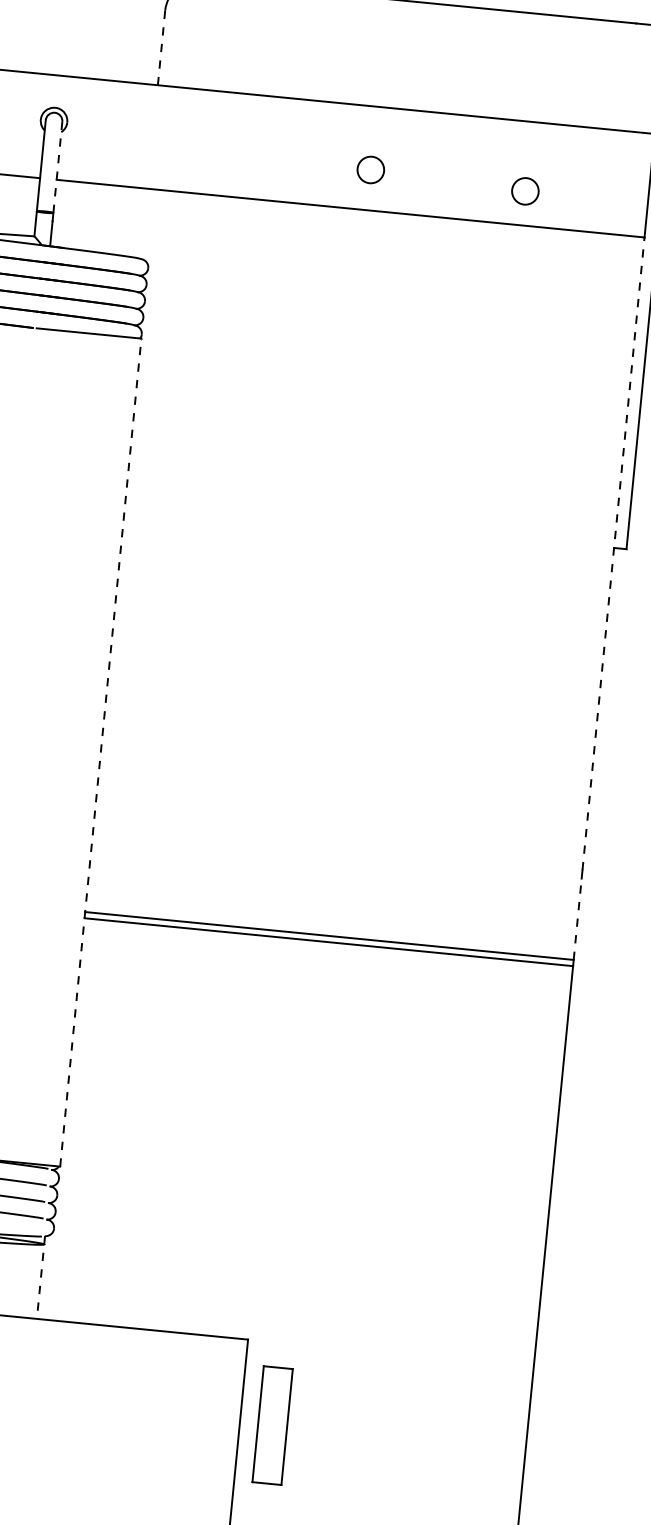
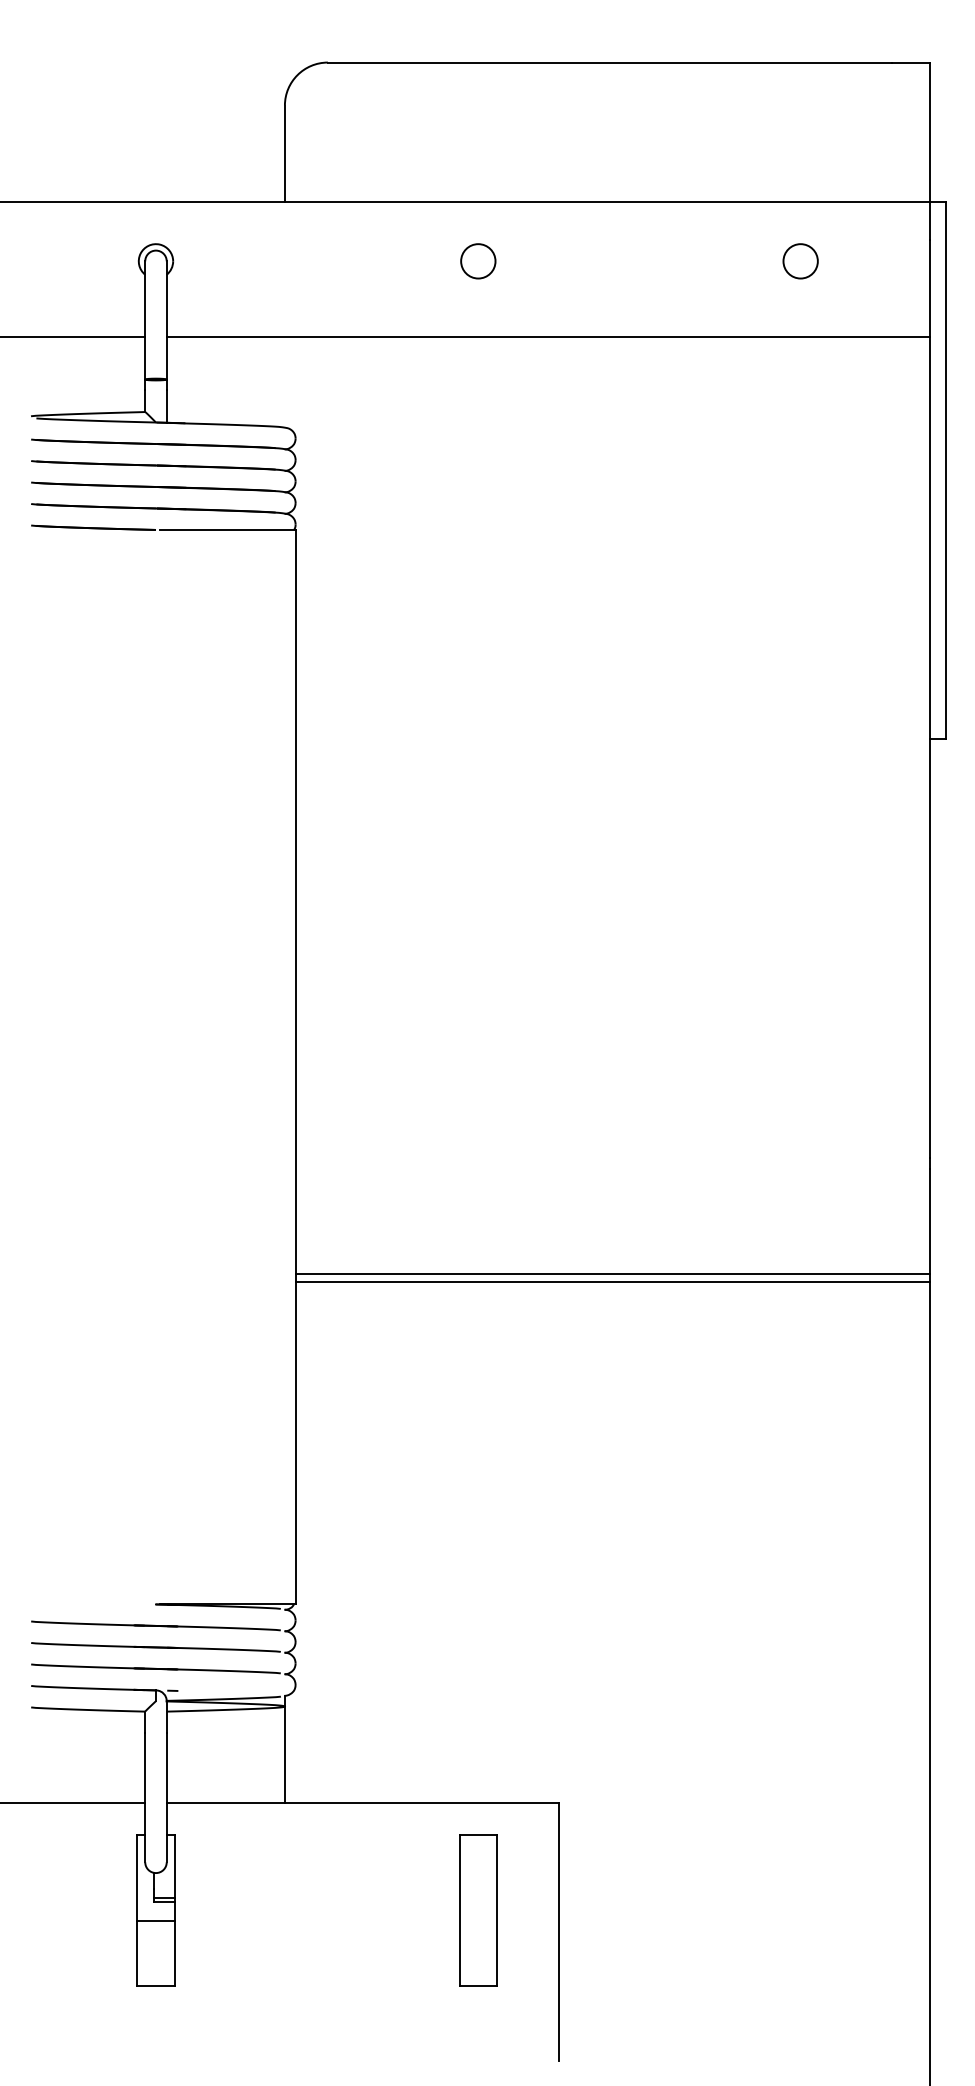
line: (161, 48) -> (284, 154), dashed -> solid
line: (57, 166) -> (166, 319), dashed -> solid
circle: (370, 170) -> (478, 261), moved
circle: (525, 191) -> (800, 261), moved
line: (613, 554) -> (929, 747), dashed -> solid
line: (100, 752) -> (295, 1066), dashed -> solid
line: (577, 919) -> (929, 1221), dashed -> solid
line: (40, 1277) -> (284, 1749), dashed -> solid
part: (272, 1425) -> (478, 1910), moved

